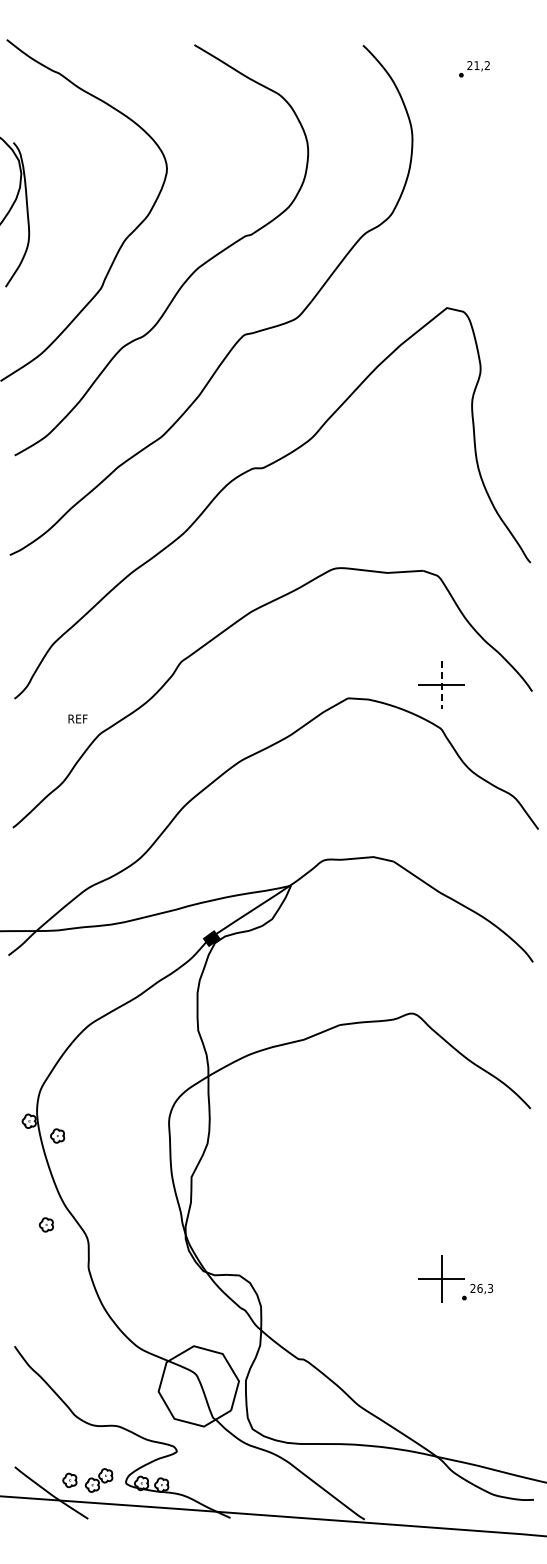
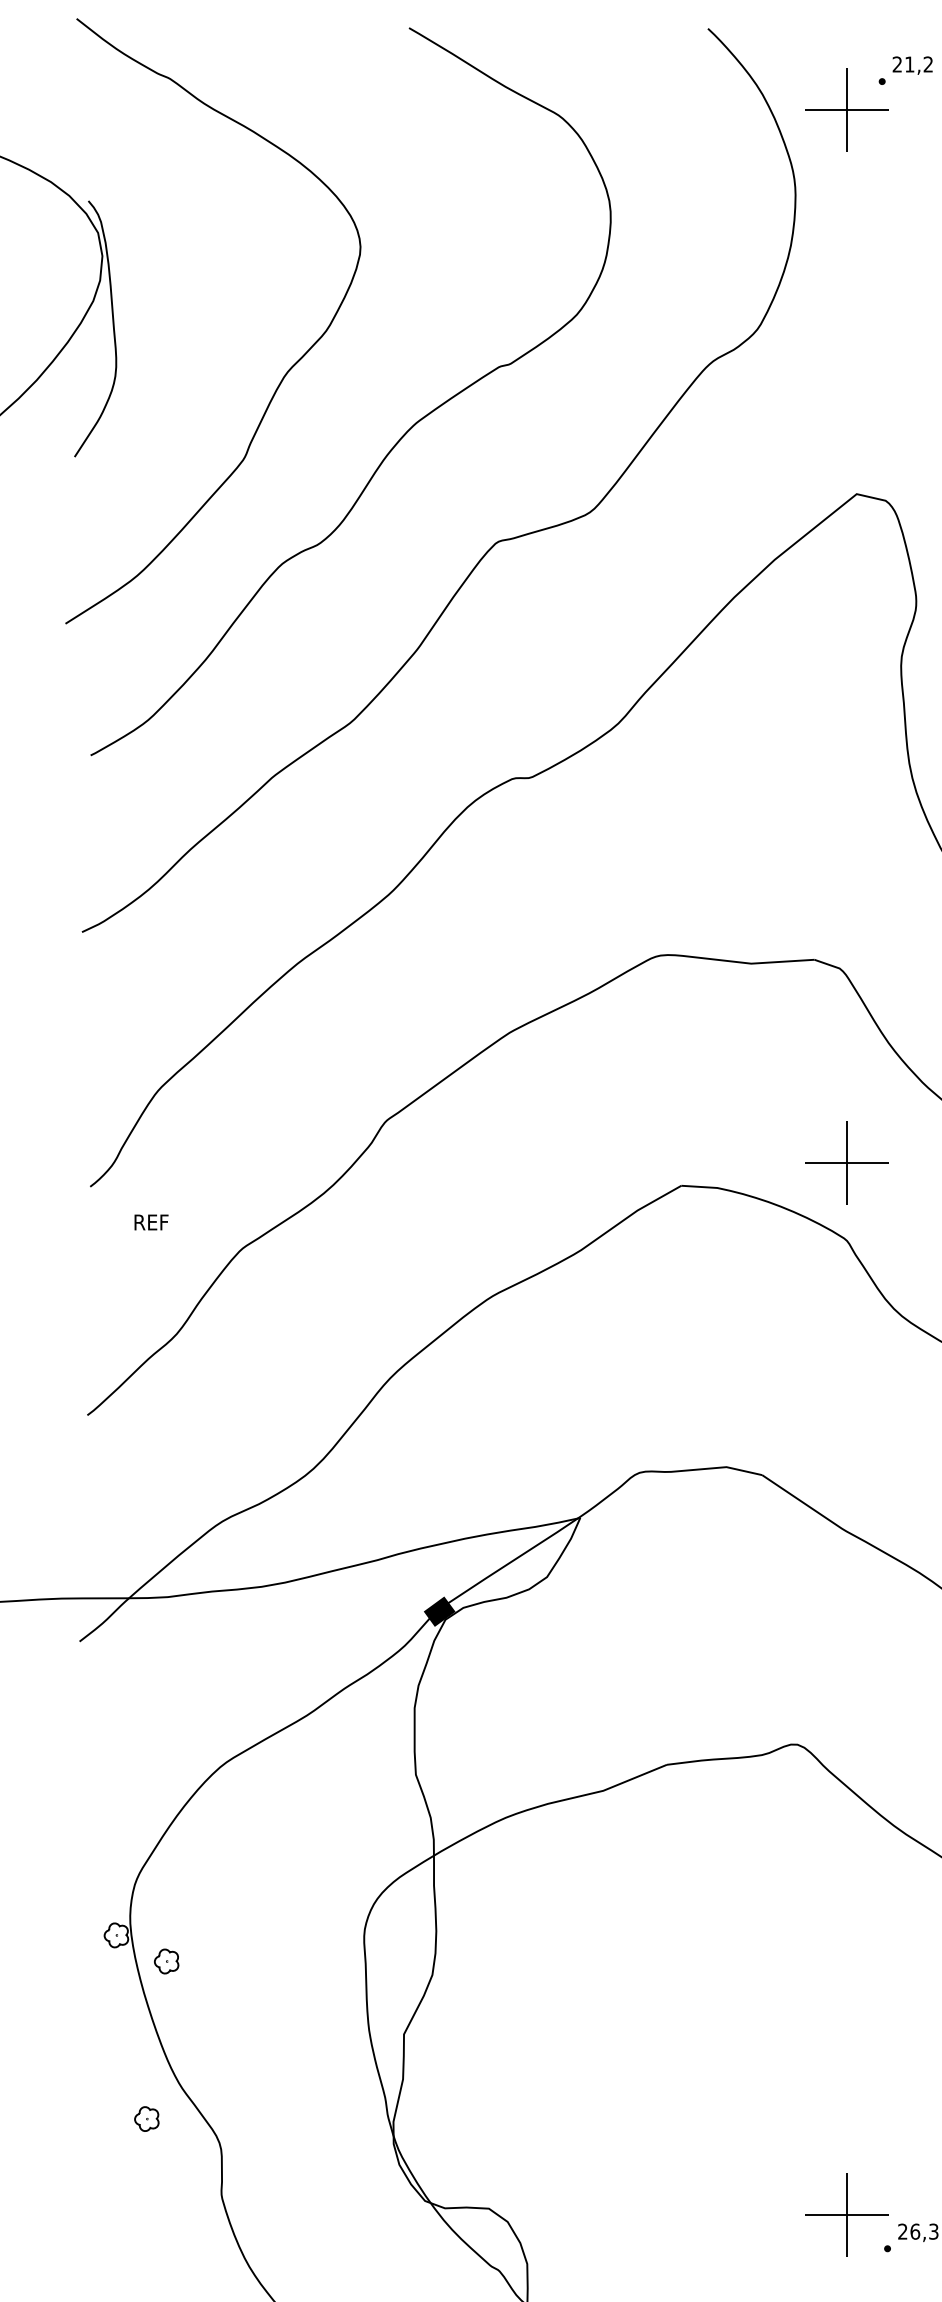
part: (441, 91) -> (846, 110), added
line: (441, 685) -> (846, 1163), dashed -> solid
text: (77, 718) -> (150, 1221), moved

